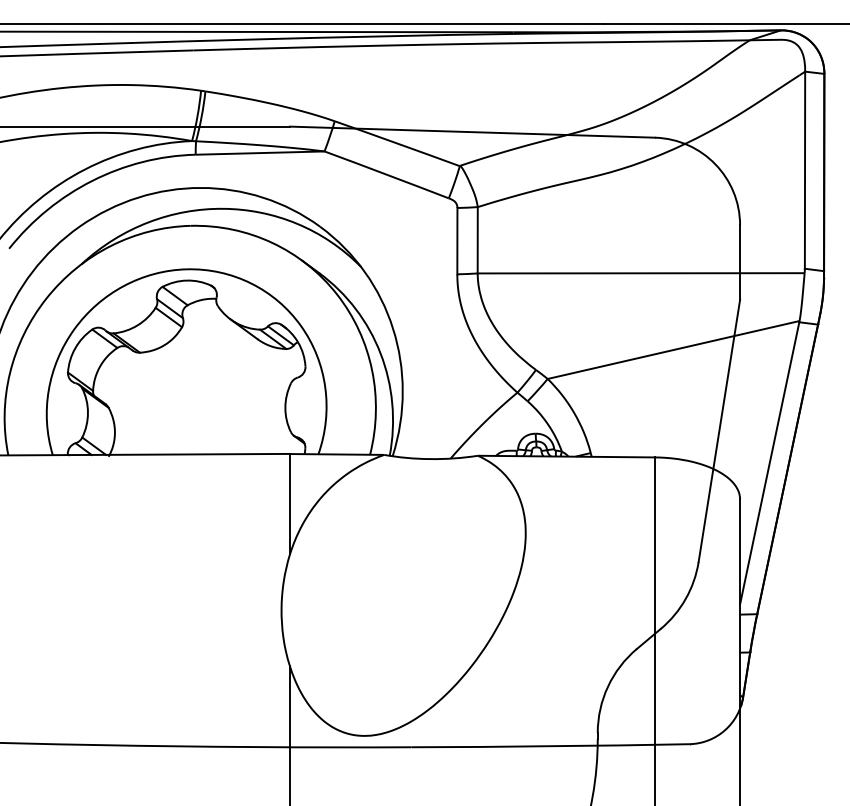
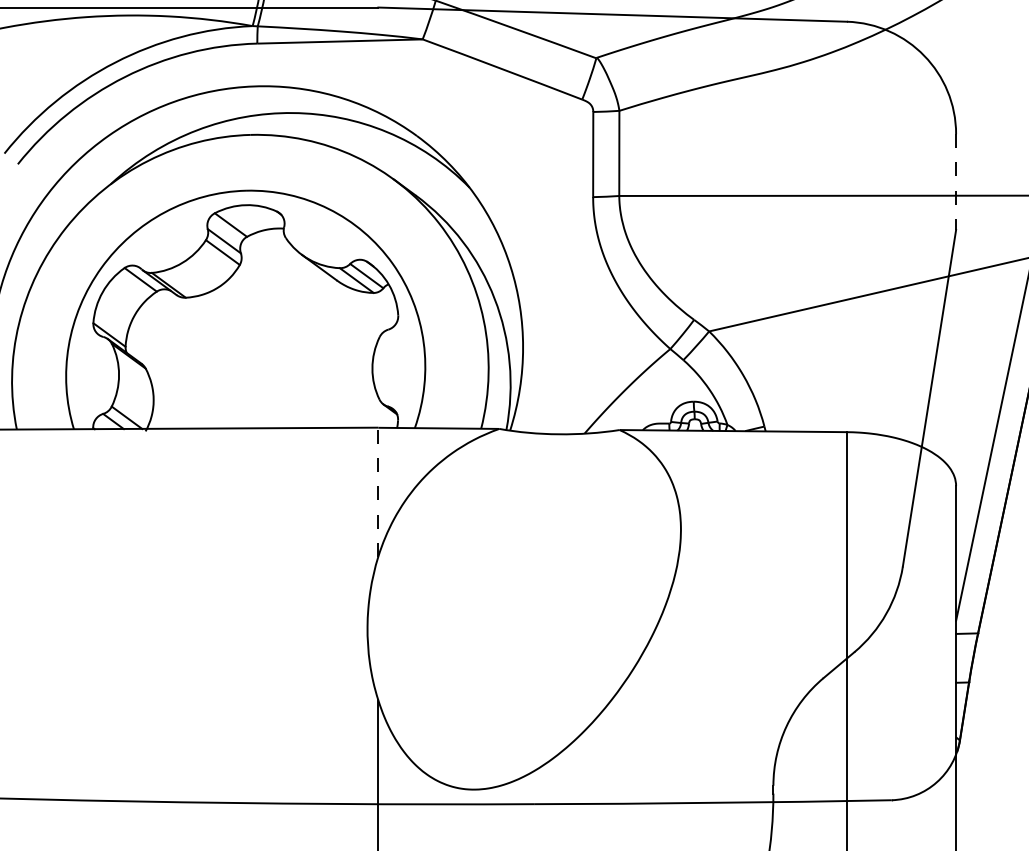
line: (740, 263) -> (956, 183), solid -> dashed
line: (289, 503) -> (377, 491), solid -> dashed

